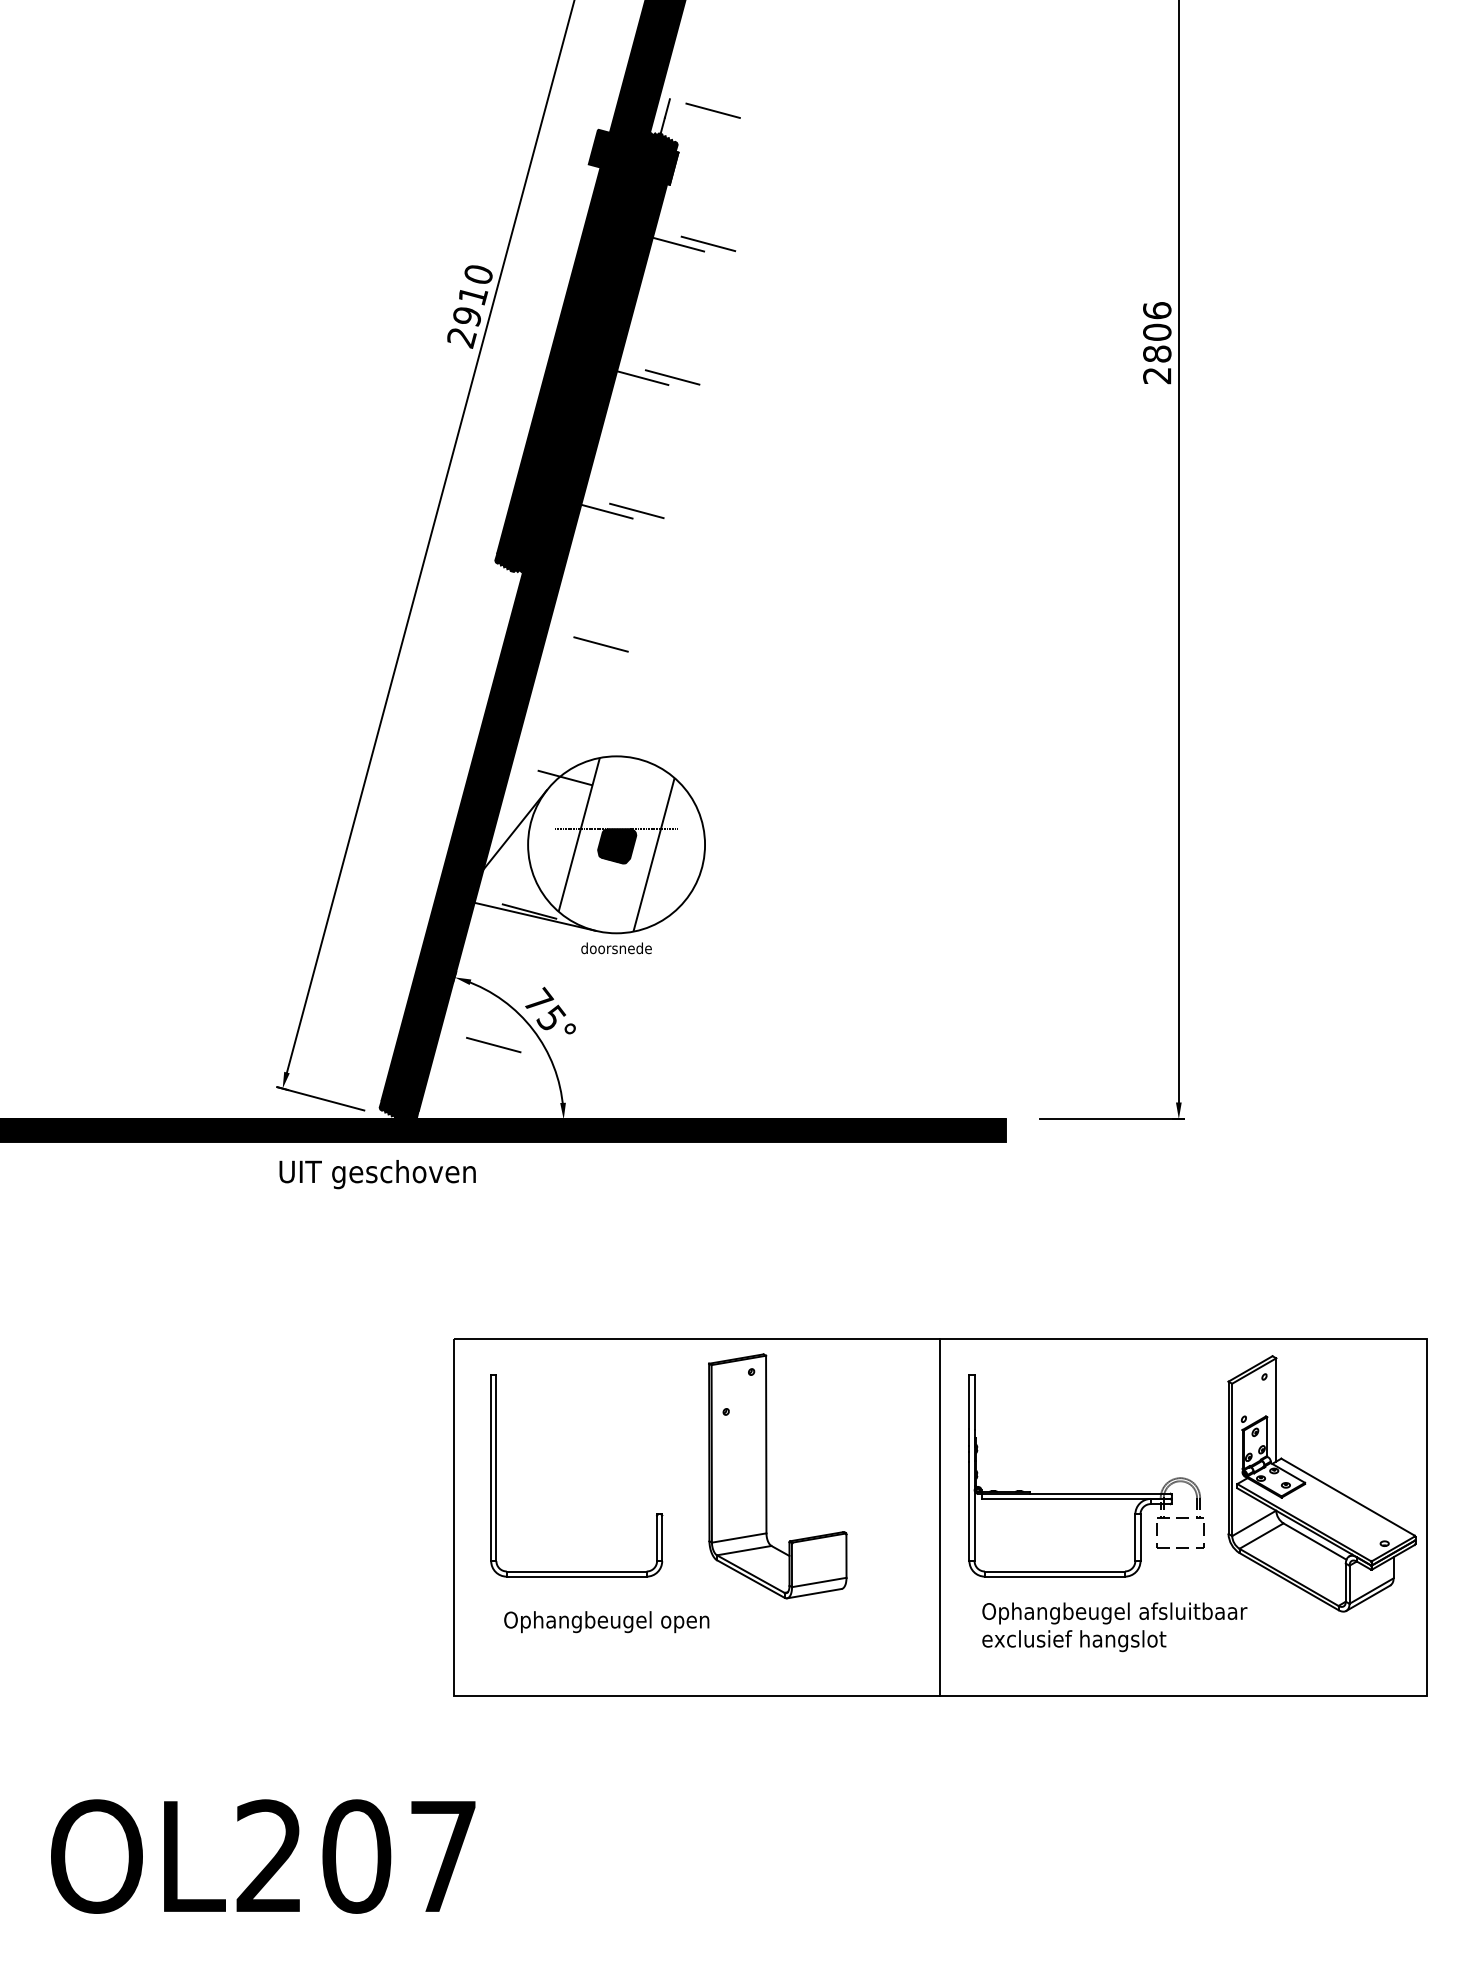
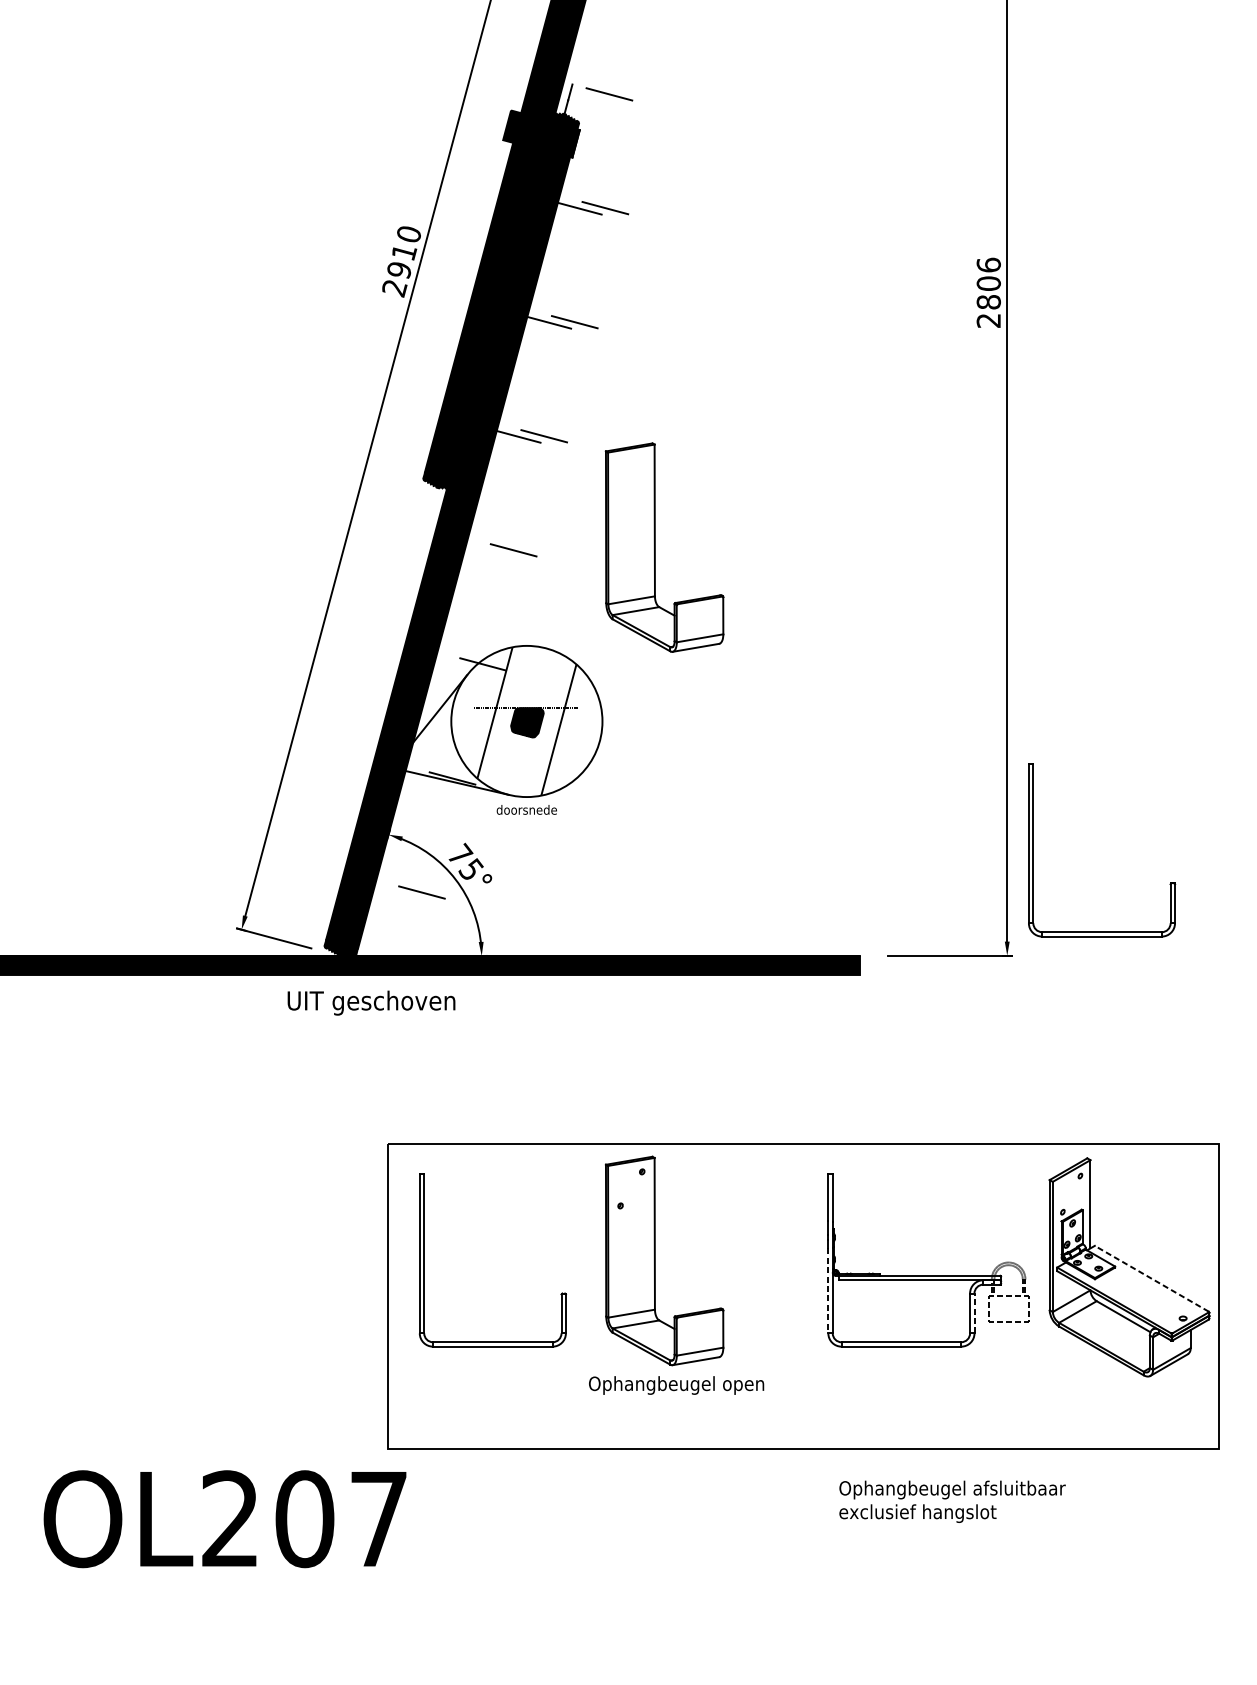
part: (767, 641) -> (655, 547), added
part: (1209, 995) -> (1033, 850), added
text: (377, 1174) -> (371, 1003), moved
line: (1347, 1496) -> (1151, 1278), solid -> dashed
line: (969, 1511) -> (828, 1291), solid -> dashed
line: (940, 1516) -> (803, 1295), removed
line: (1140, 1537) -> (974, 1313), solid -> dashed
text: (606, 1622) -> (676, 1385), moved
text: (1114, 1627) -> (952, 1502), moved
text: (263, 1856) -> (225, 1519), moved

